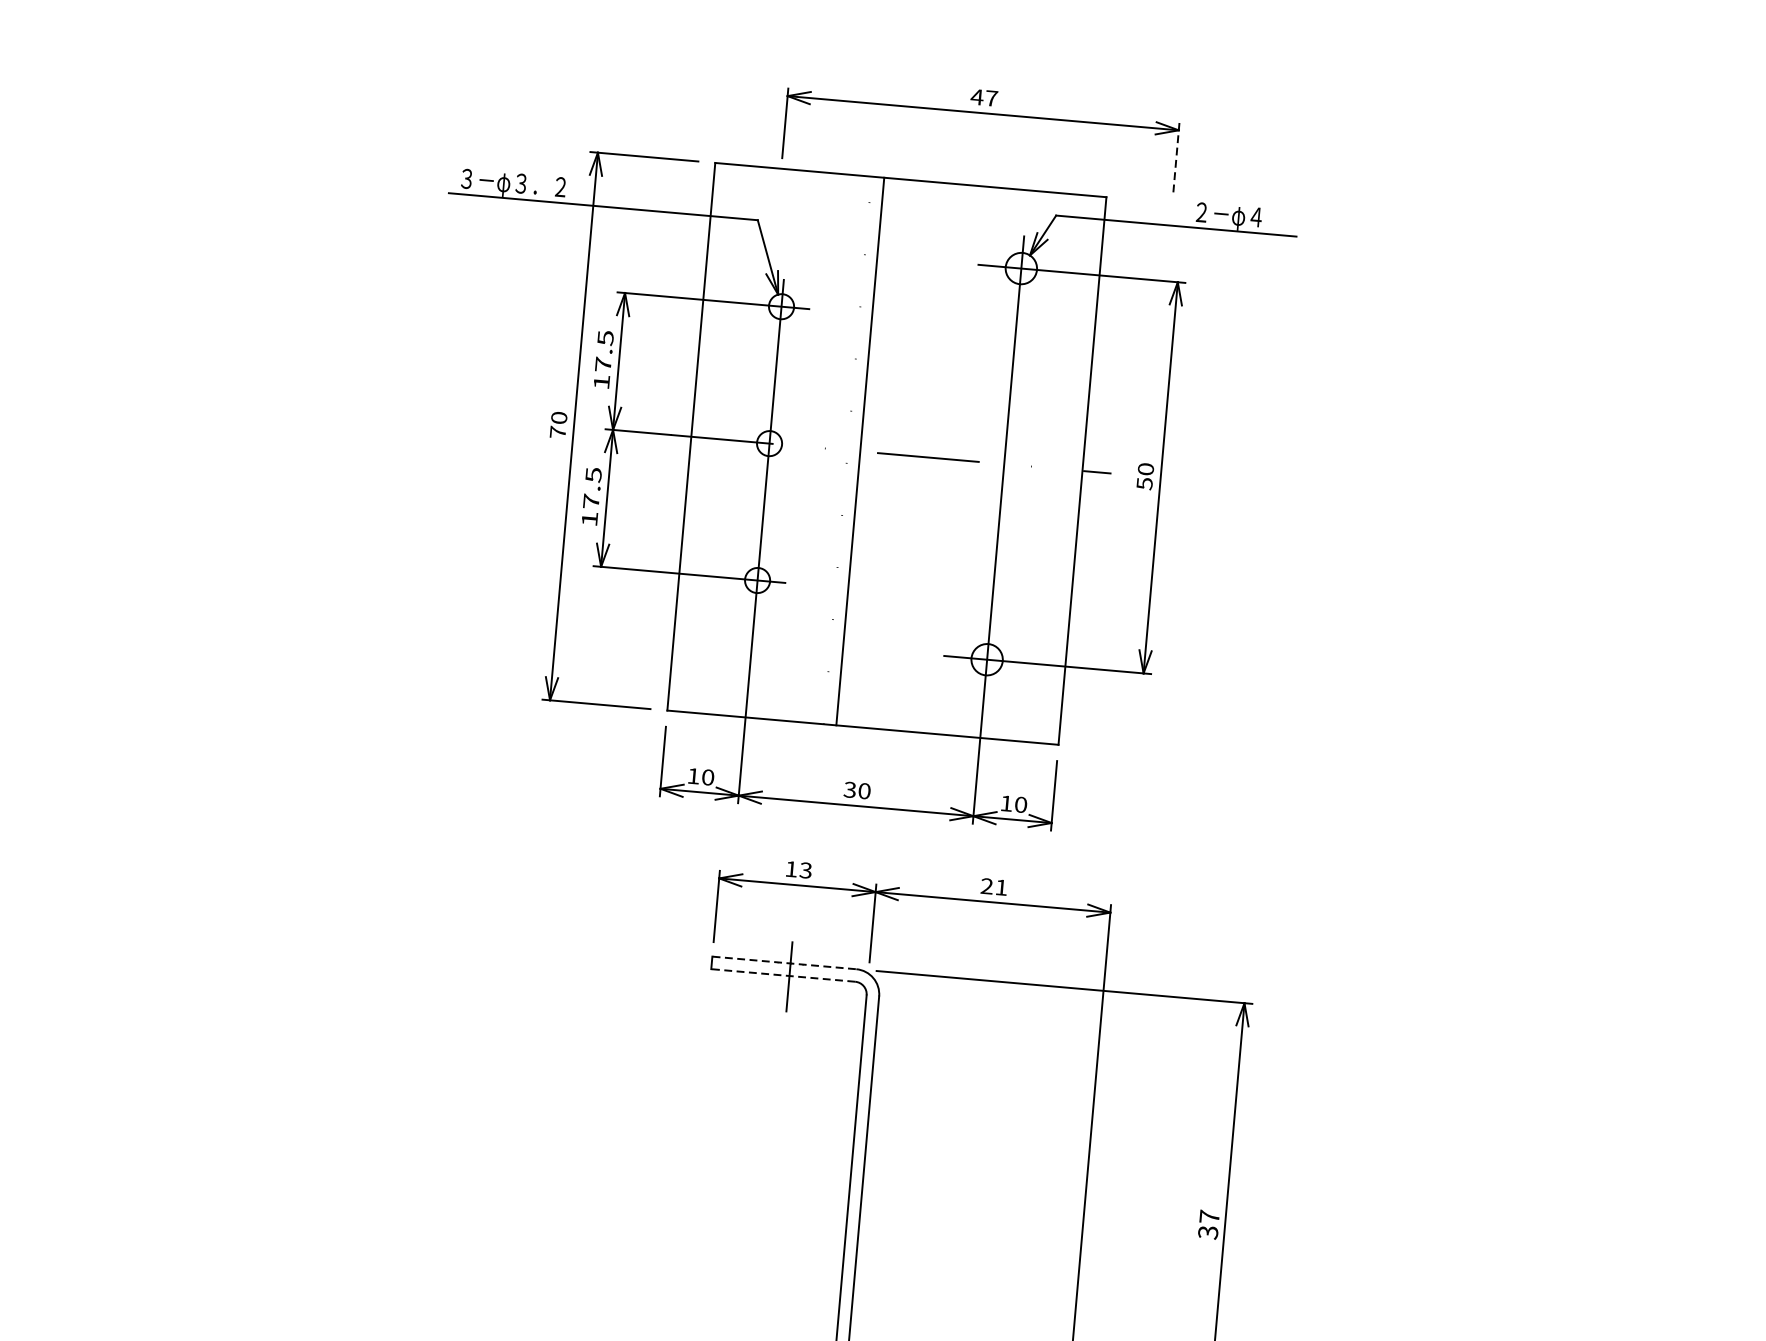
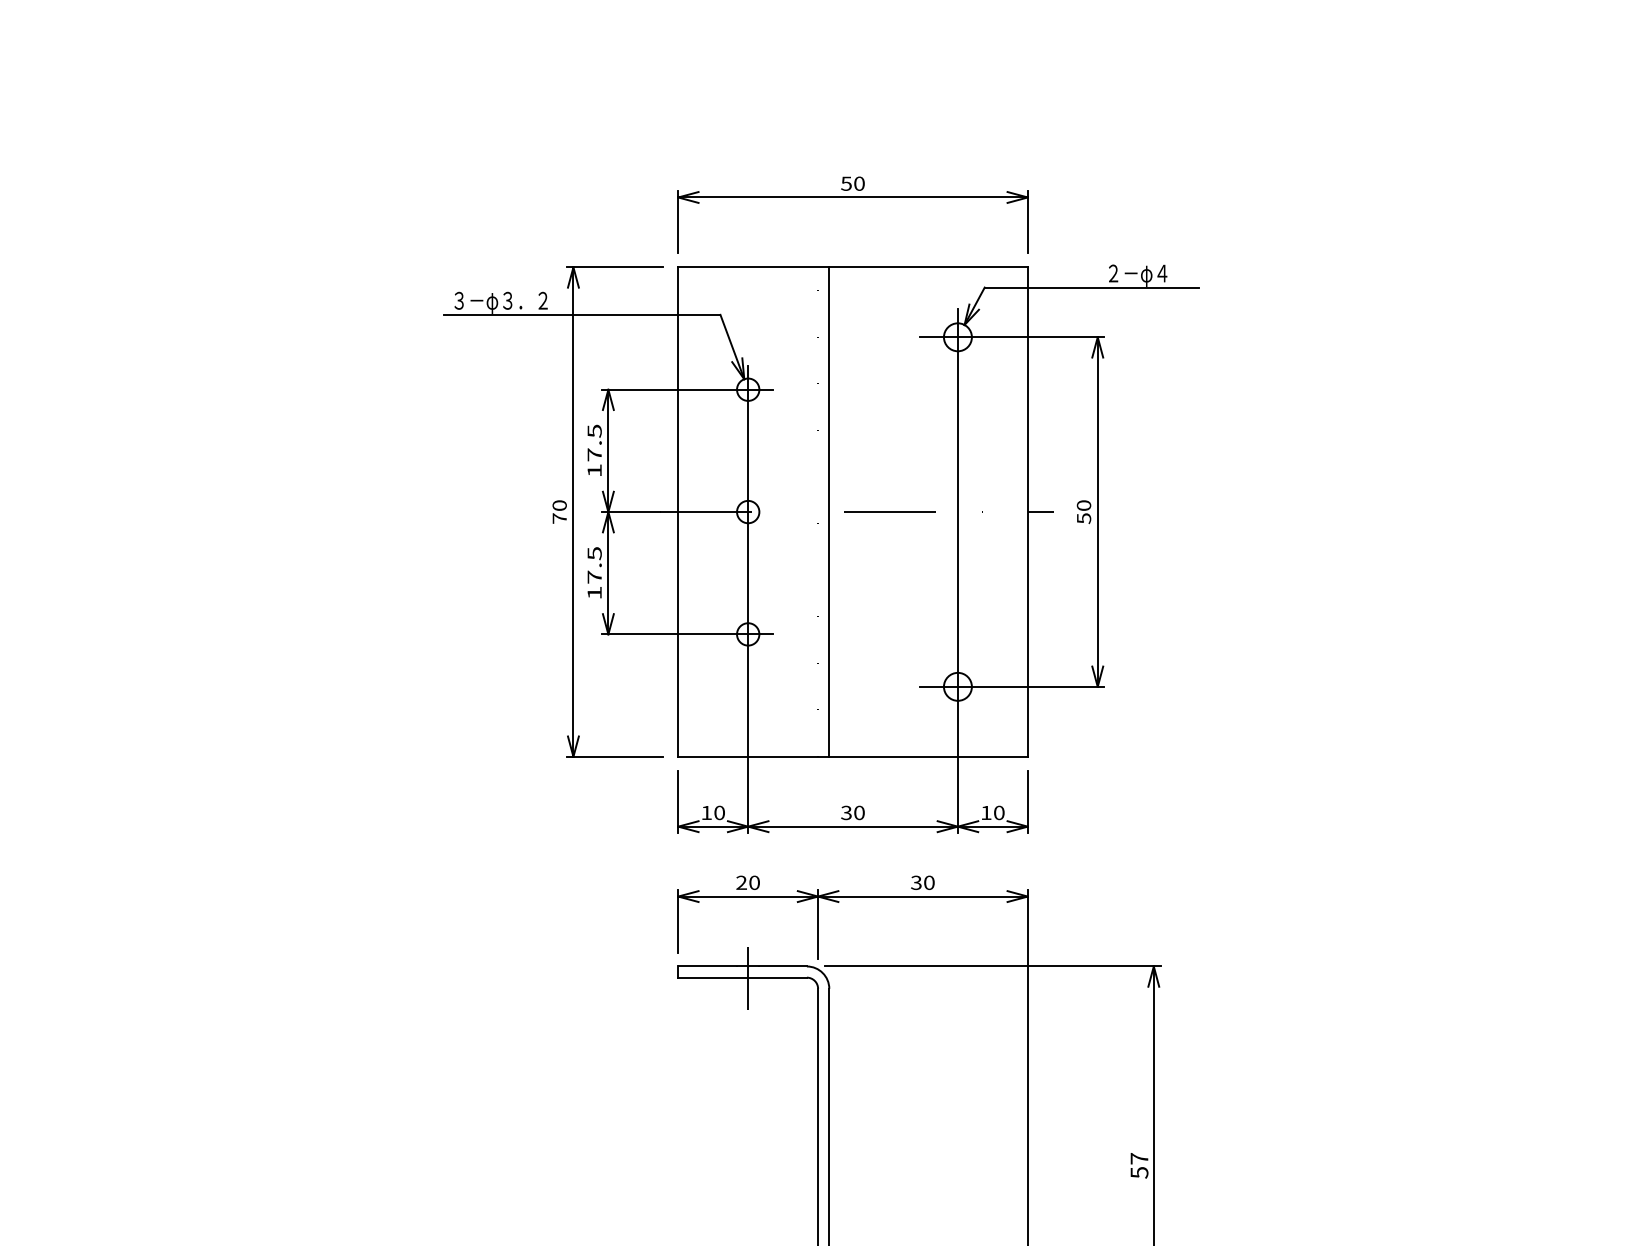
text: (983, 97) -> (852, 183), 47 -> 50
line: (1176, 157) -> (1027, 221), dashed -> solid
part: (848, 491) -> (821, 548), moved
text: (798, 869) -> (747, 882), 13 -> 20
text: (993, 886) -> (922, 882), 21 -> 30
line: (785, 963) -> (743, 966), dashed -> solid
line: (783, 975) -> (742, 977), dashed -> solid
text: (1207, 1232) -> (1138, 1172), 37 -> 57

